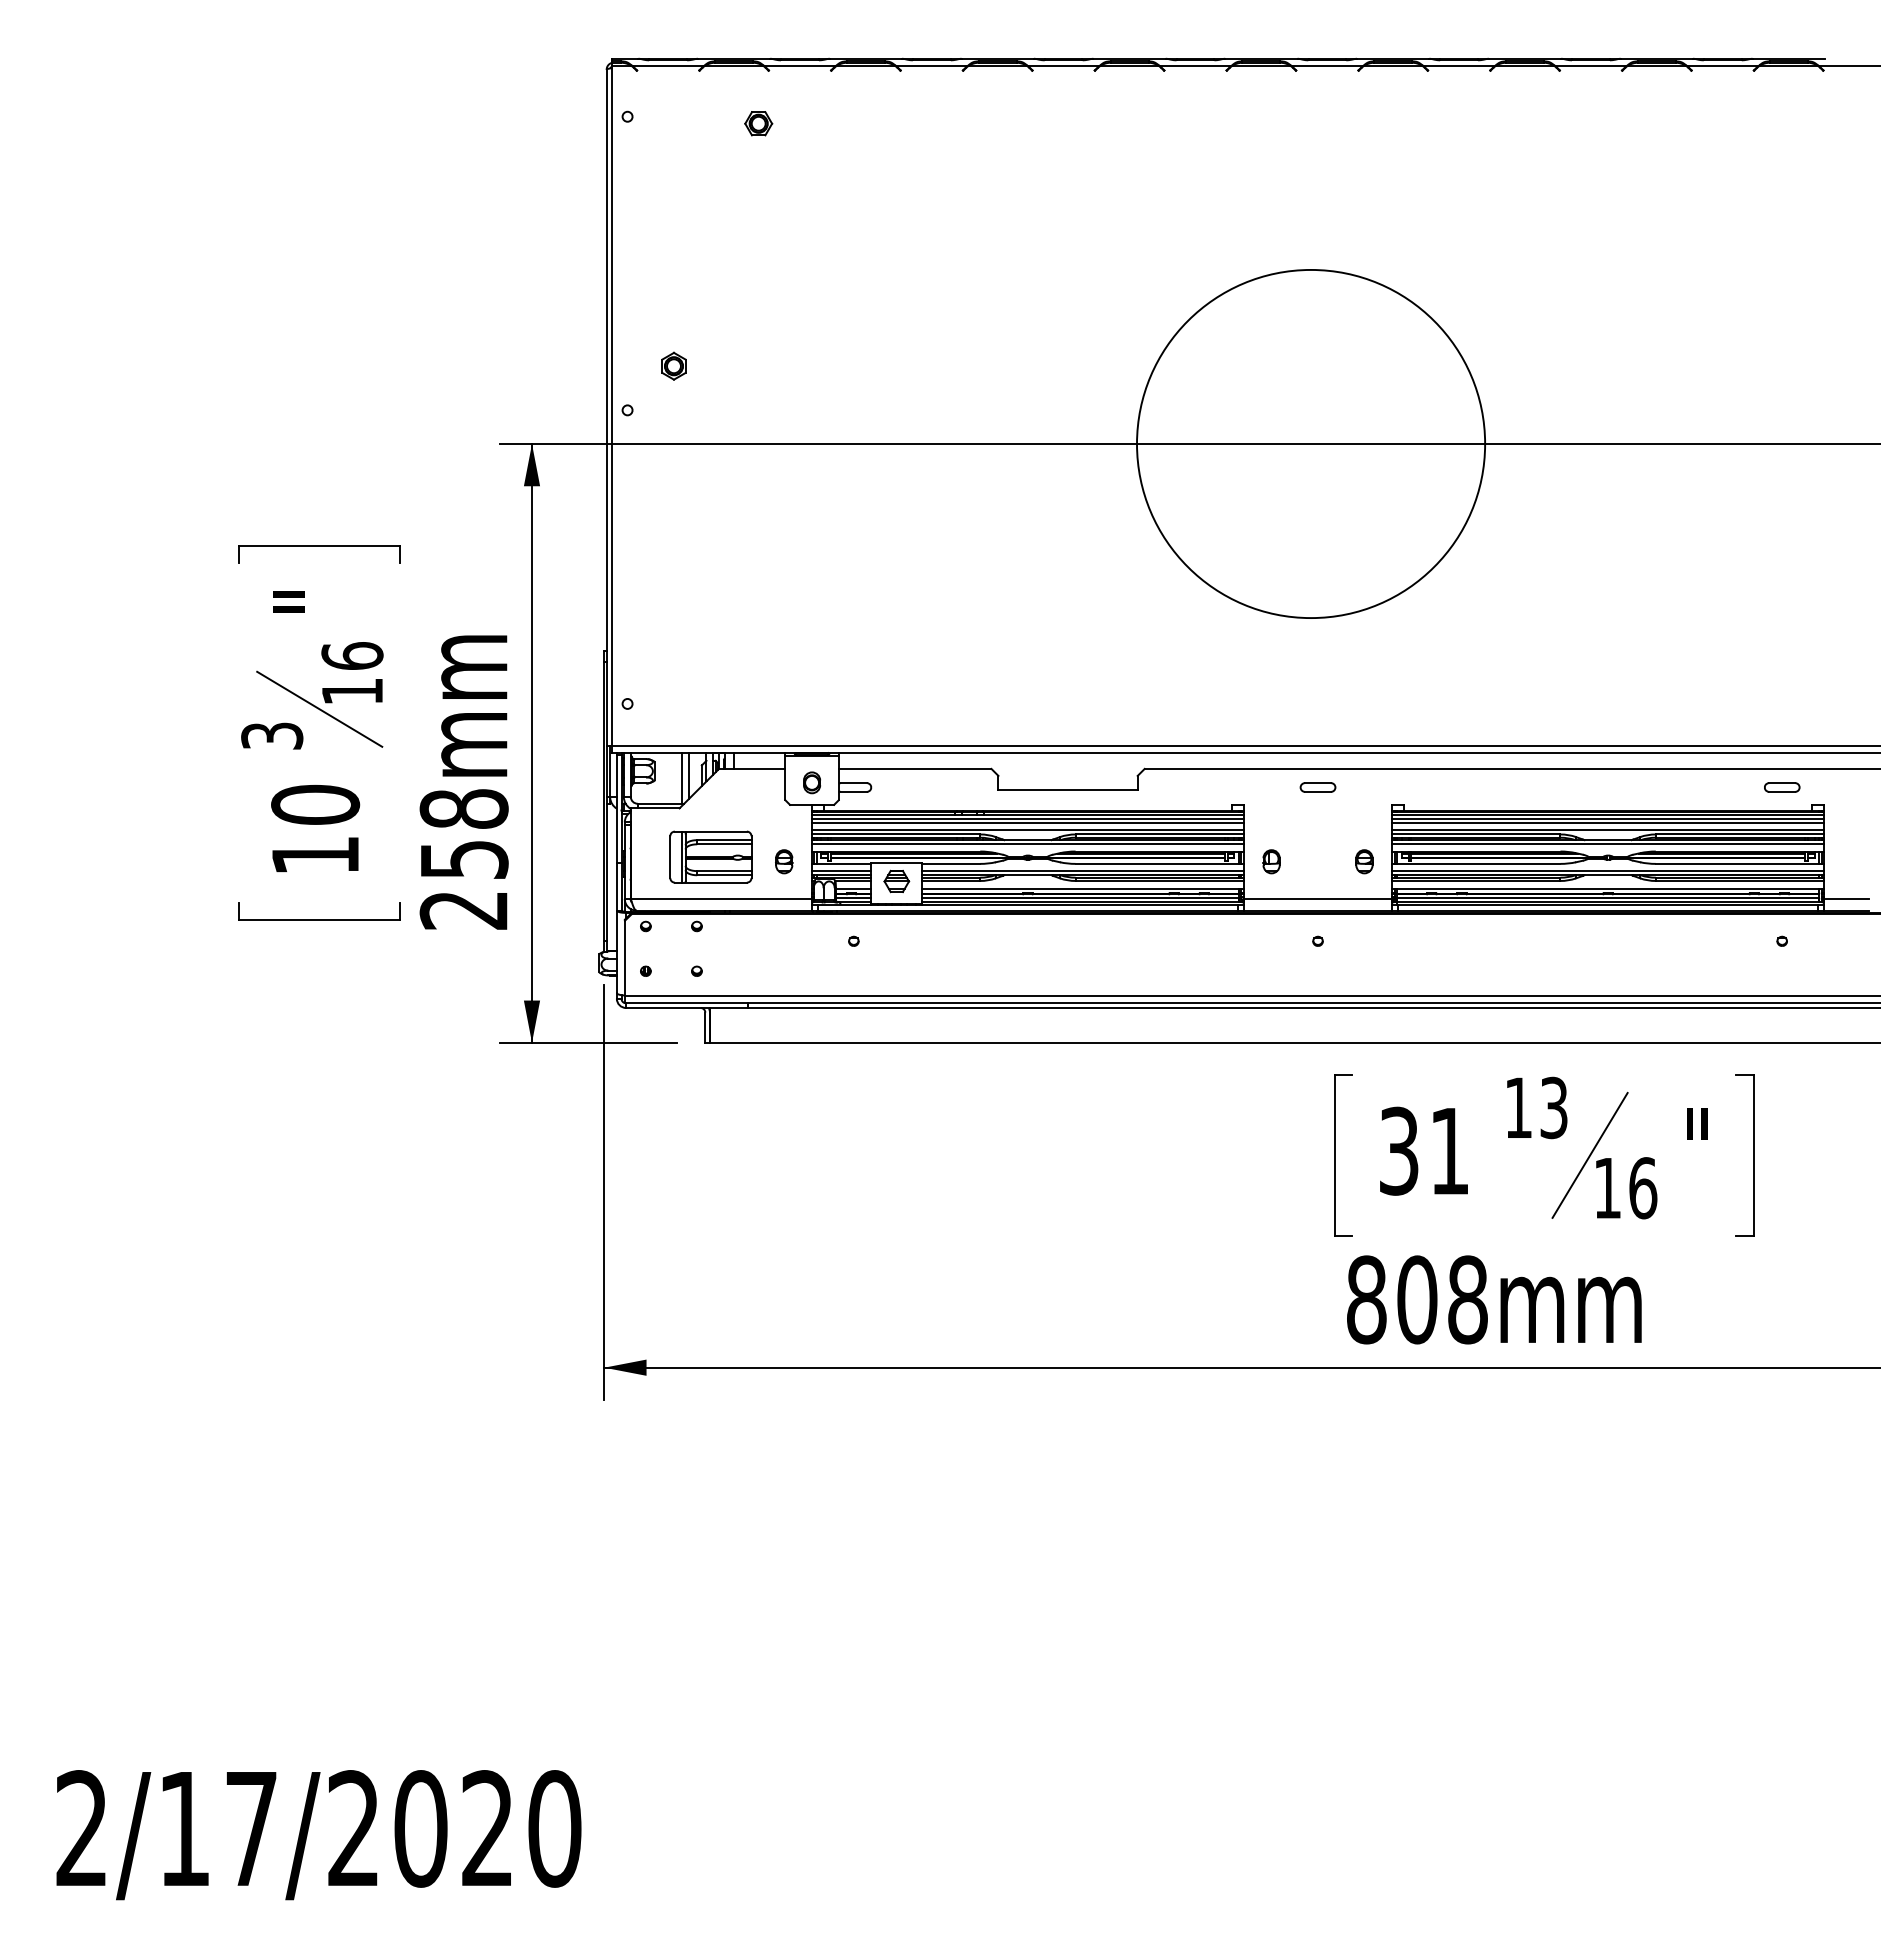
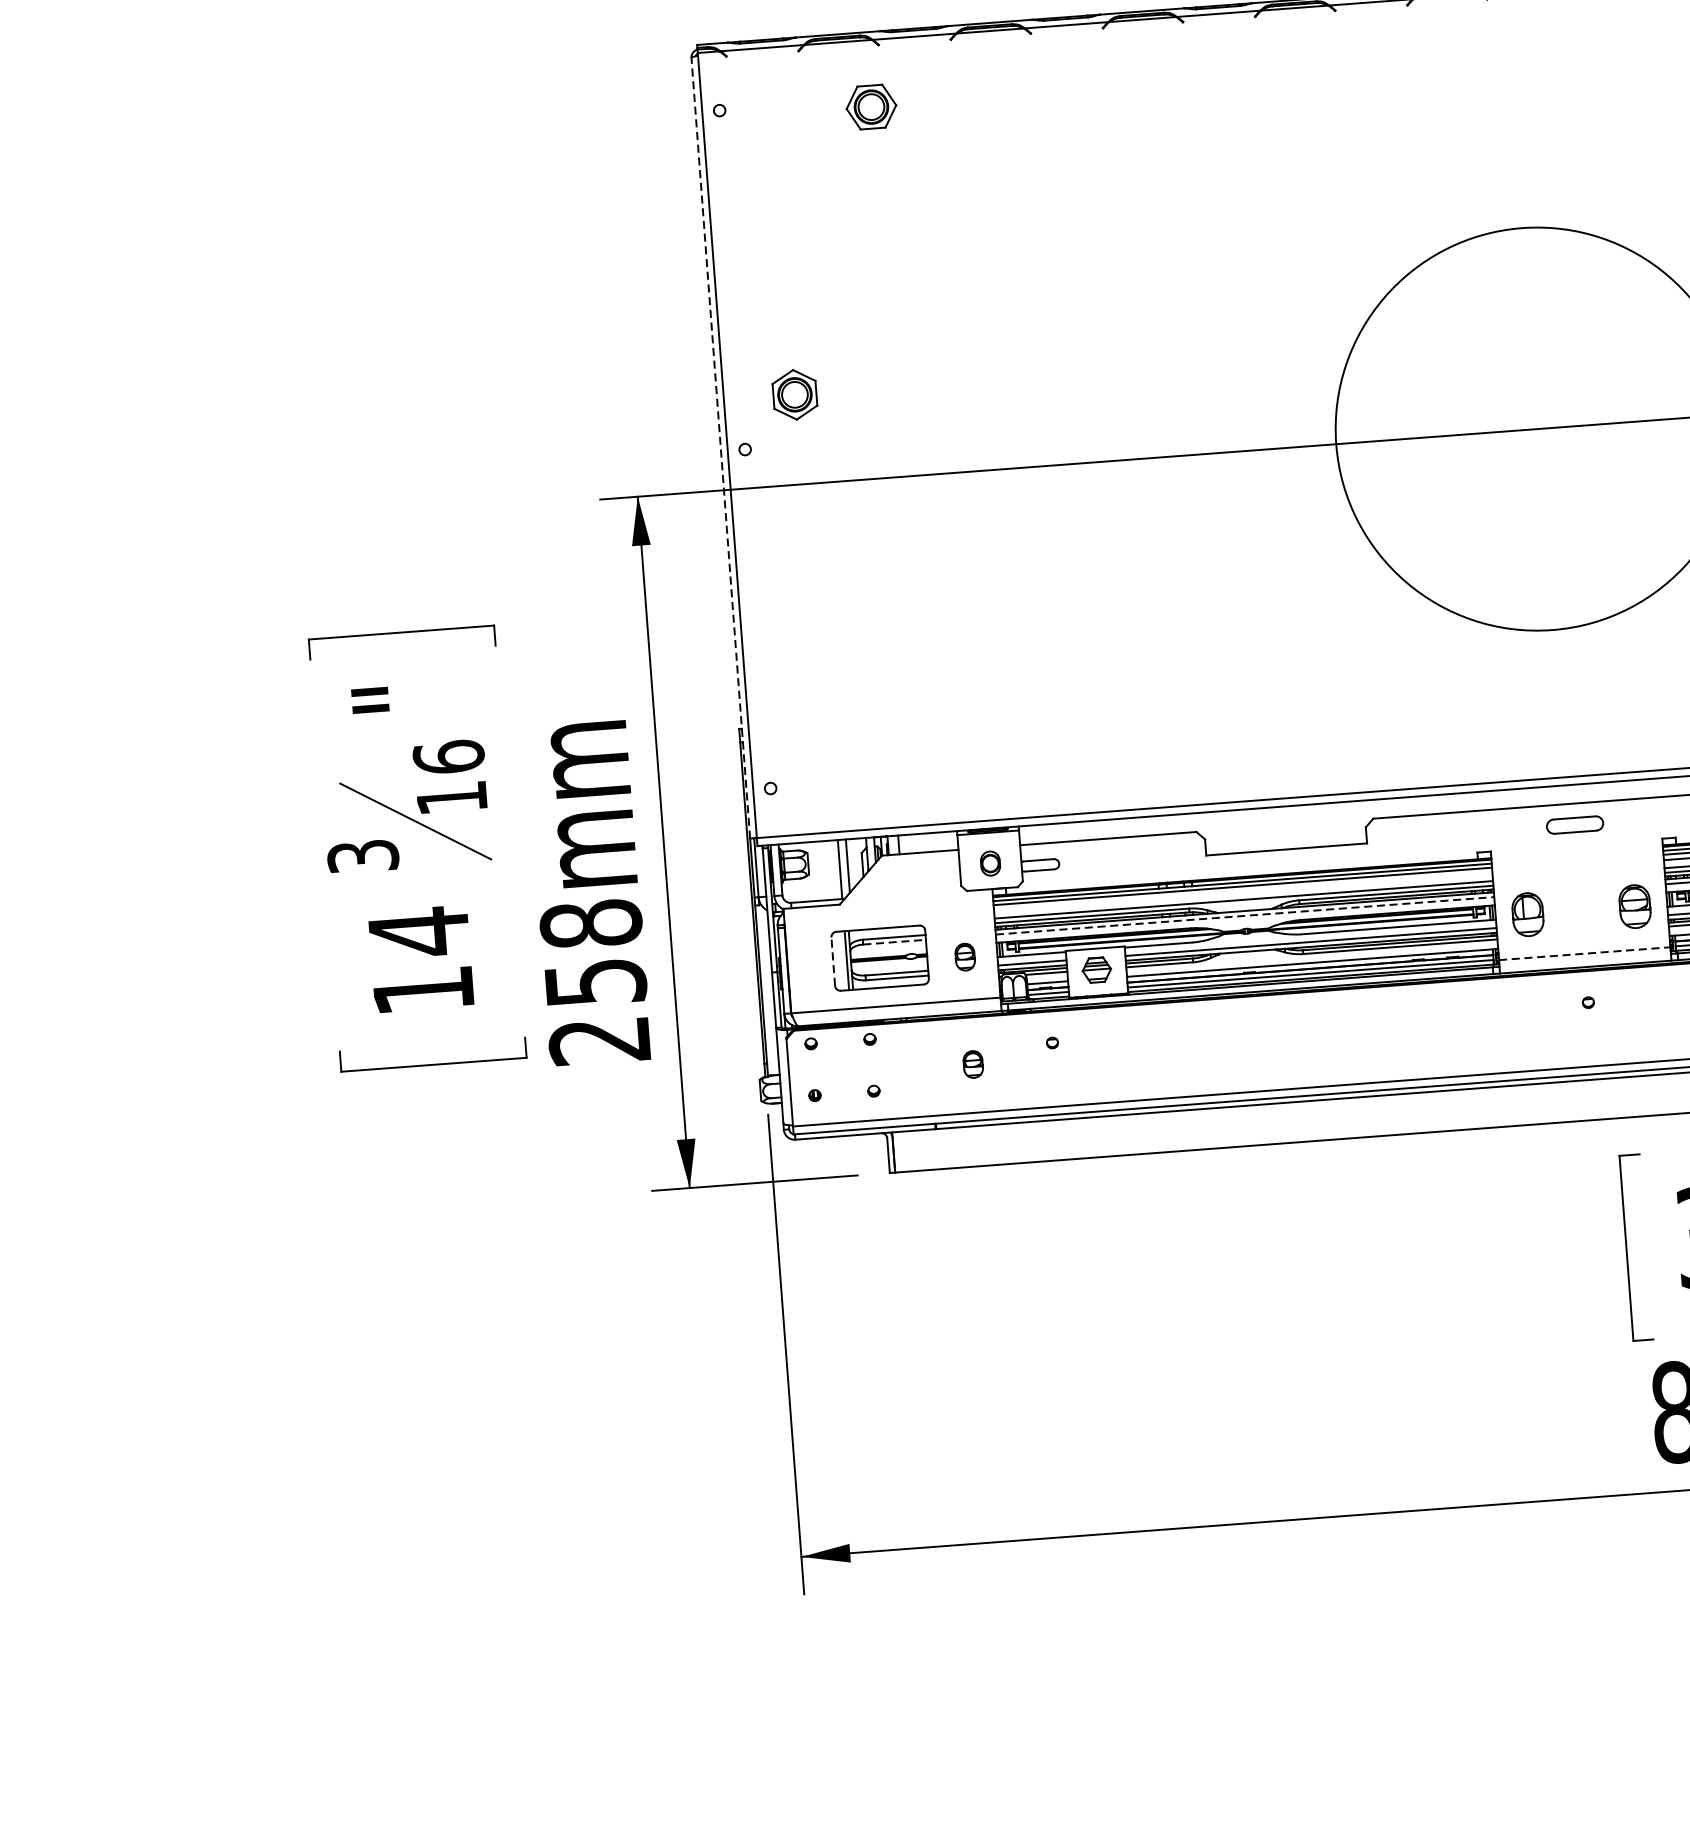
part: (758, 123) -> (871, 107), size x1.6
part: (673, 365) -> (794, 393), size x1.6
line: (606, 407) -> (720, 448), solid -> dashed
part: (1317, 787) -> (1574, 825), size x1.4
text: (315, 805) -> (419, 932), 10 -> 14
line: (1027, 823) -> (1242, 891), removed
line: (724, 844) -> (894, 942), solid -> dashed
line: (1027, 844) -> (1244, 916), solid -> dashed
line: (670, 857) -> (833, 962), solid -> dashed
part: (1271, 861) -> (1527, 914), size x1.6
part: (1364, 861) -> (1635, 906), size x1.6
line: (1318, 898) -> (1585, 953), solid -> dashed
part: (784, 954) -> (973, 1064), added

